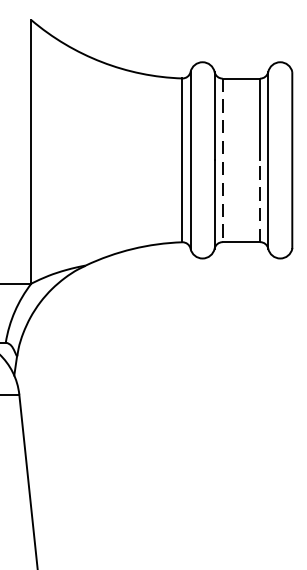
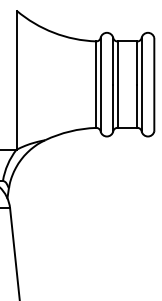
line: (222, 161) -> (117, 85), dashed -> solid
line: (260, 201) -> (137, 106), dashed -> solid

